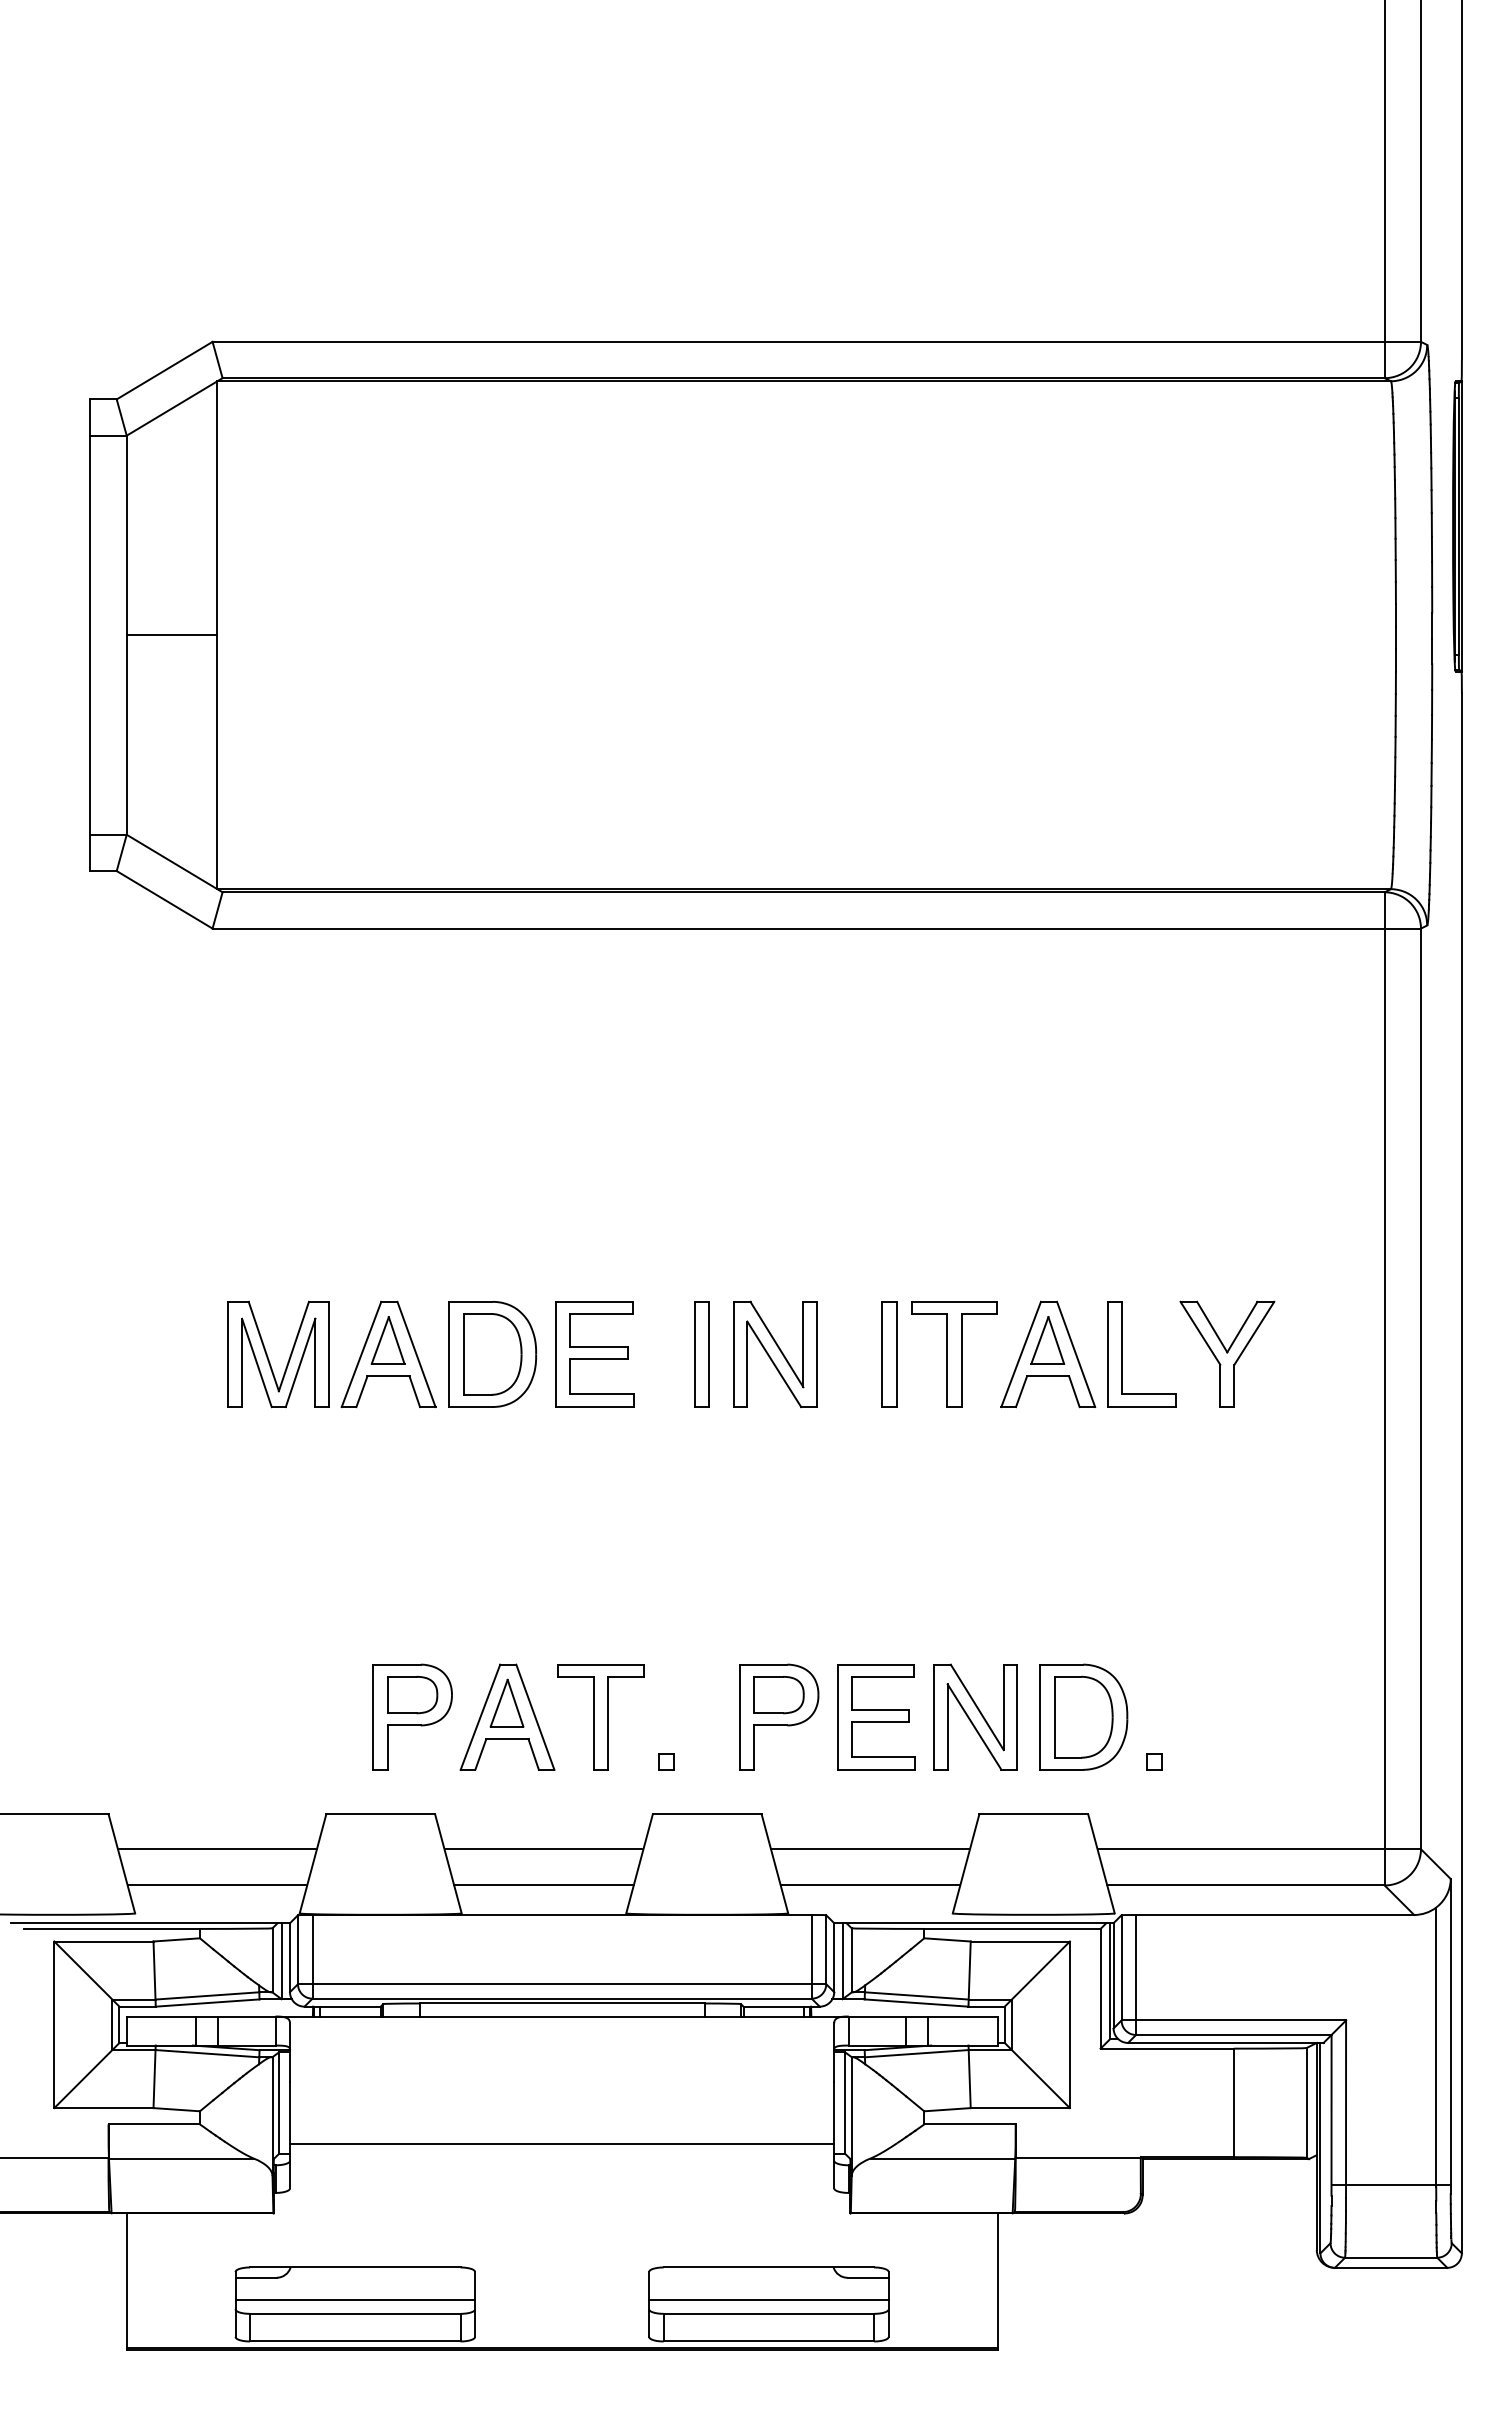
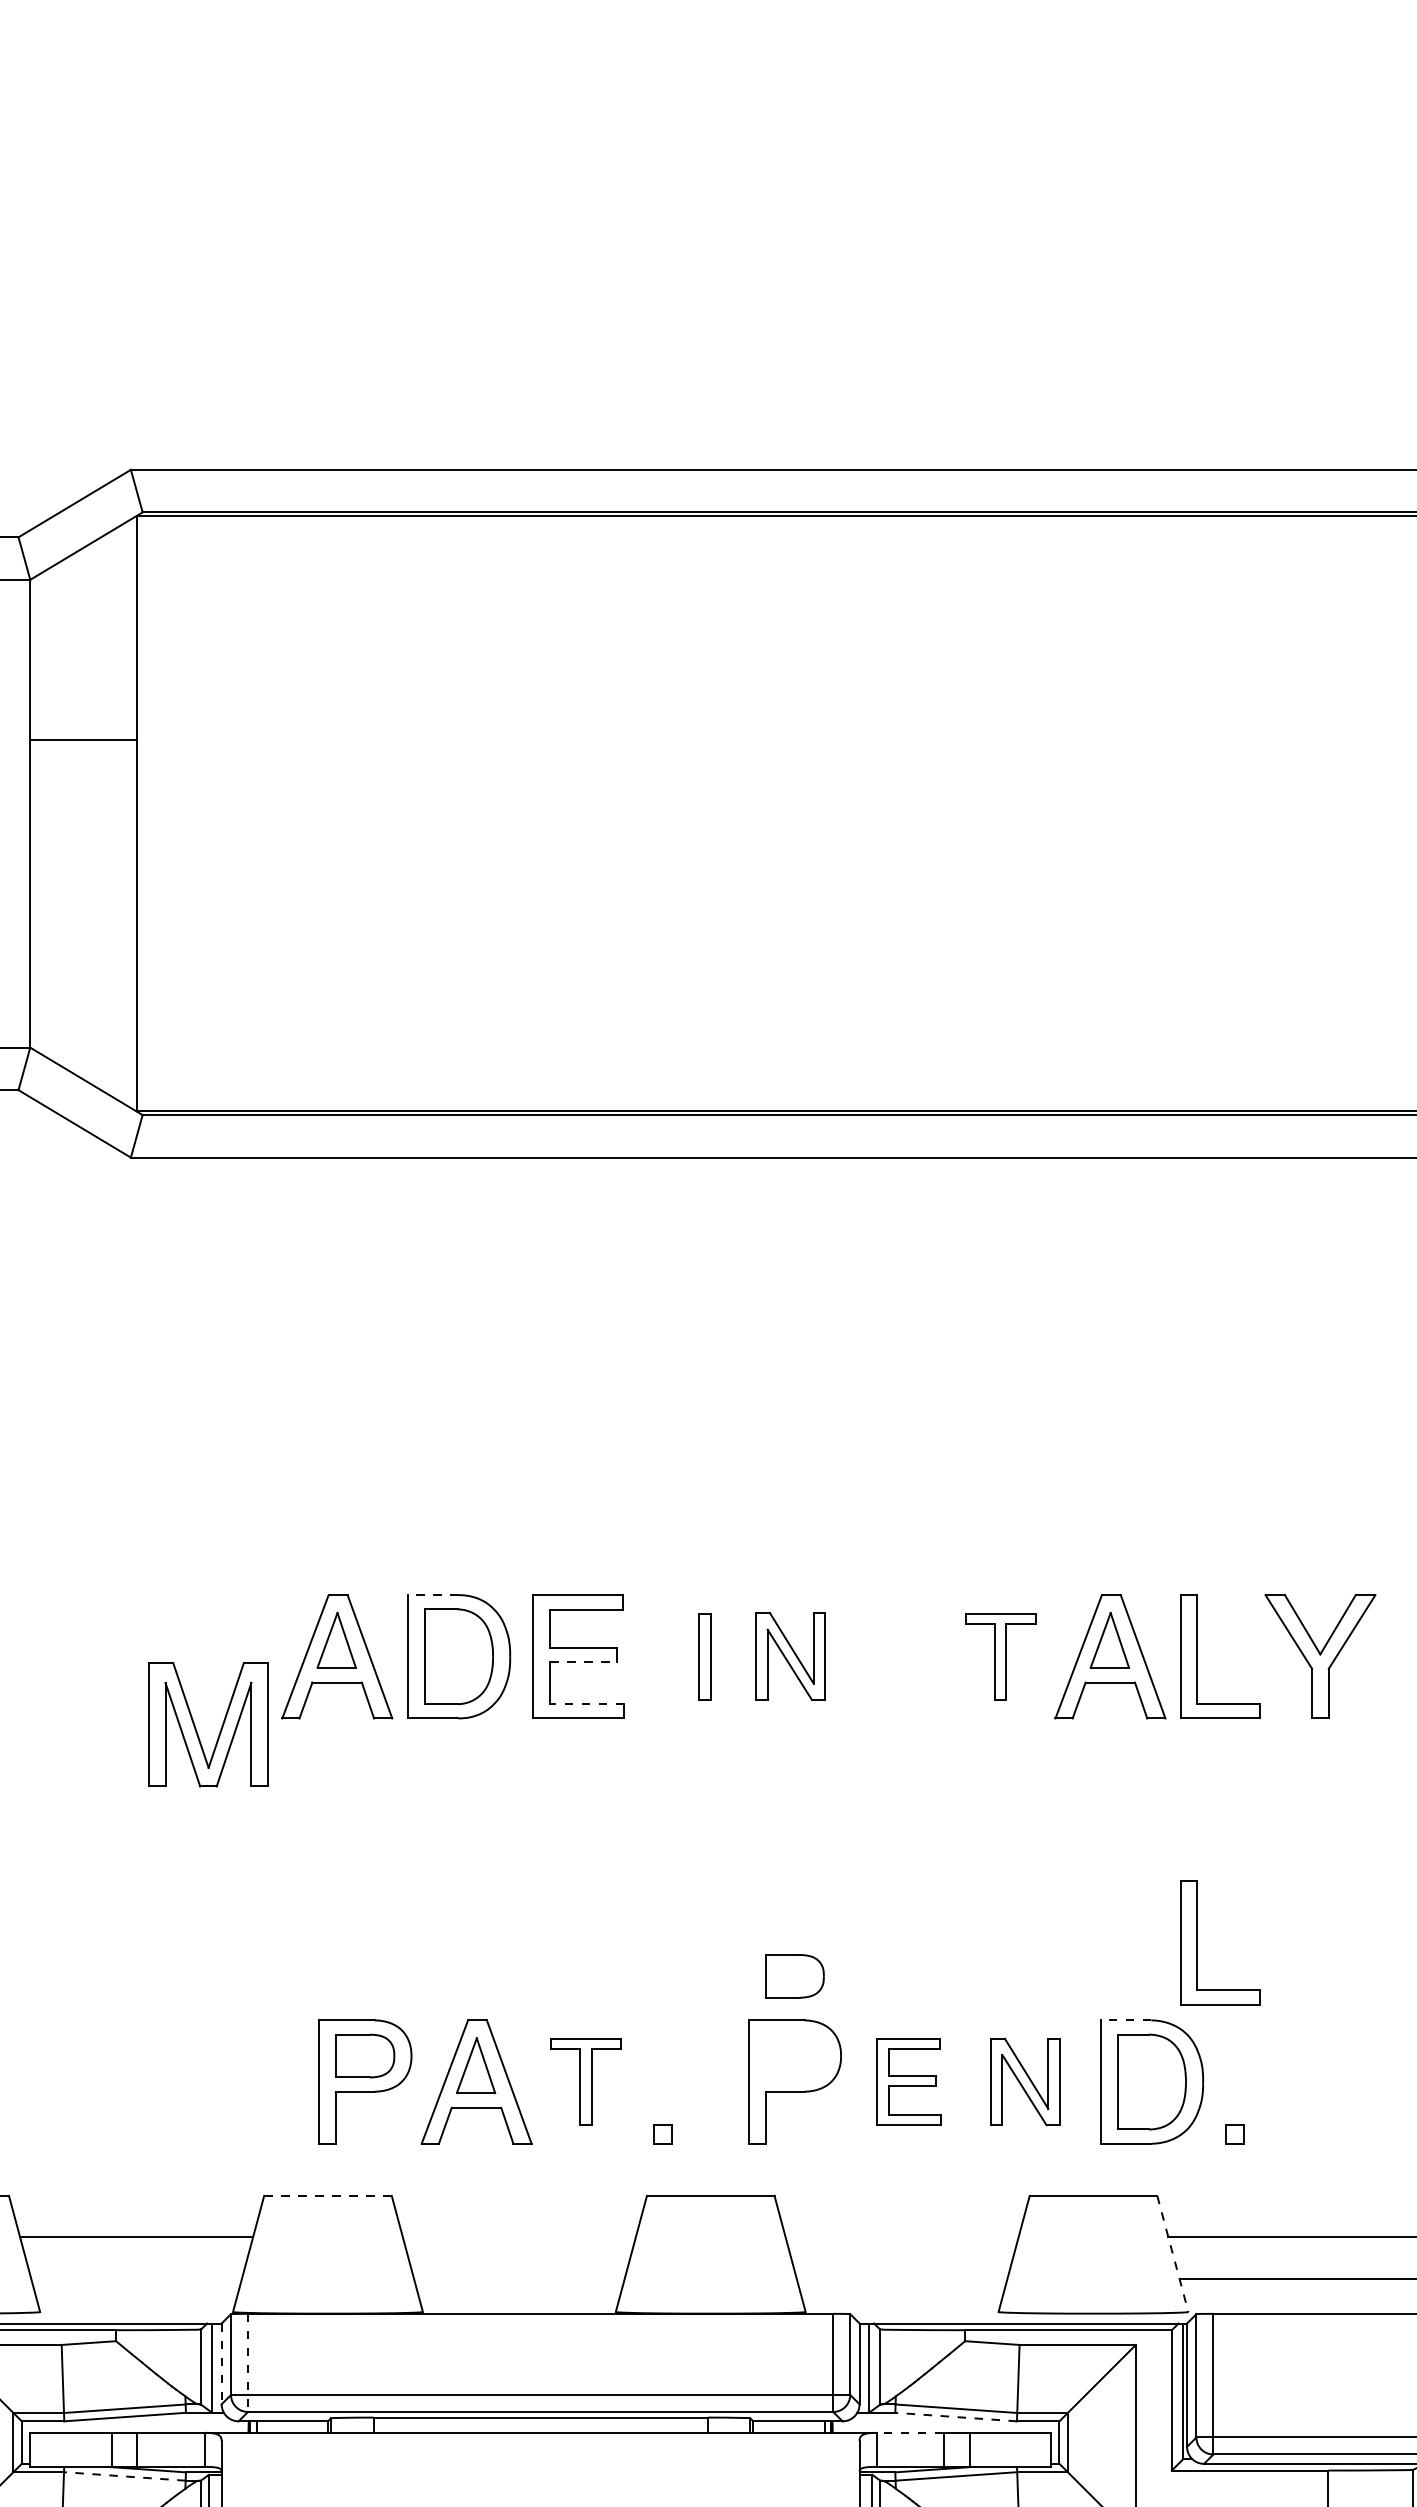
line: (171, 635) -> (82, 740), moved
line: (470, 1301) -> (433, 1594), solid -> dashed
part: (775, 1353) -> (790, 1655), size x0.7
part: (701, 1354) -> (704, 1656), size x0.7
part: (889, 1354) -> (924, 1656), removed
part: (954, 1354) -> (1000, 1656), size x0.7
part: (268, 1356) -> (196, 1727), moved
line: (598, 1359) -> (583, 1662), solid -> dashed
line: (601, 1394) -> (586, 1703), solid -> dashed
part: (1122, 1598) -> (1197, 1942), added
line: (1061, 1664) -> (1126, 2020), solid -> dashed
part: (778, 1694) -> (794, 1975), moved
part: (975, 1716) -> (1025, 2081), size x0.7
part: (600, 1717) -> (585, 2082), size x0.7
part: (876, 1717) -> (909, 2082), size x0.7
line: (381, 1814) -> (328, 2196), solid -> dashed
line: (543, 1849) -> (518, 2237), removed
line: (870, 1849) -> (902, 2237), removed
line: (1101, 1864) -> (1172, 2254), solid -> dashed
line: (217, 1885) -> (136, 2279), removed
line: (543, 1885) -> (518, 2279), removed
line: (870, 1885) -> (902, 2279), removed
line: (312, 1956) -> (248, 2362), solid -> dashed
line: (290, 1958) -> (222, 2364), solid -> dashed
line: (916, 2003) -> (956, 2417), solid -> dashed
line: (876, 2016) -> (909, 2432), solid -> dashed
line: (206, 2053) -> (123, 2476), solid -> dashed

